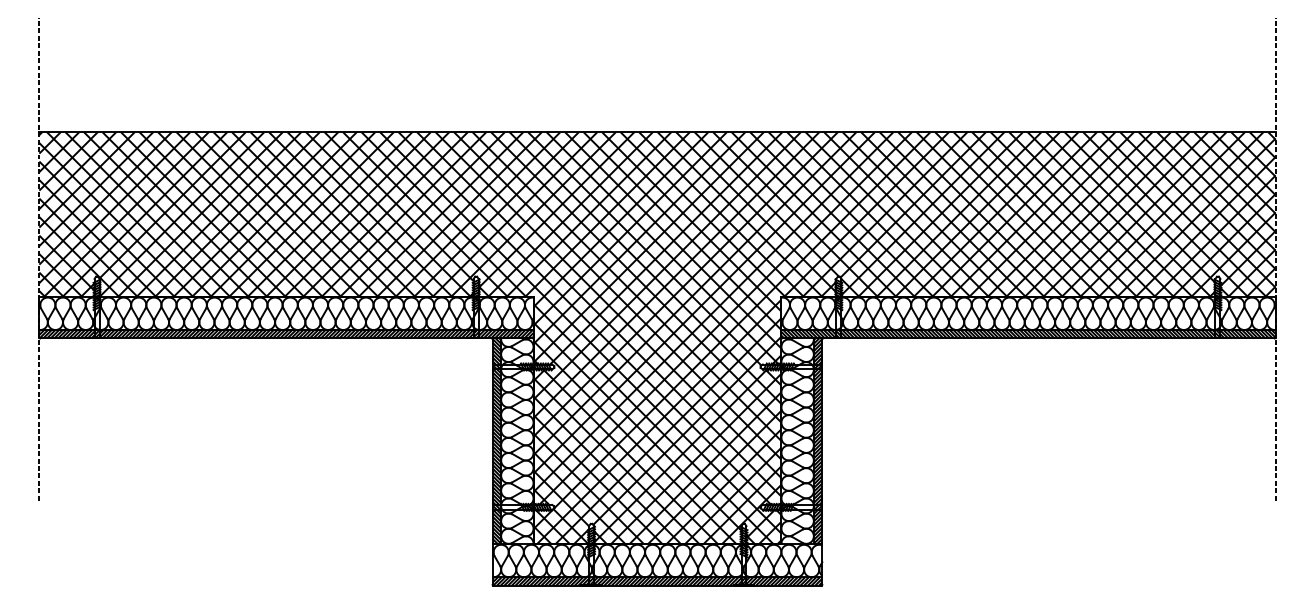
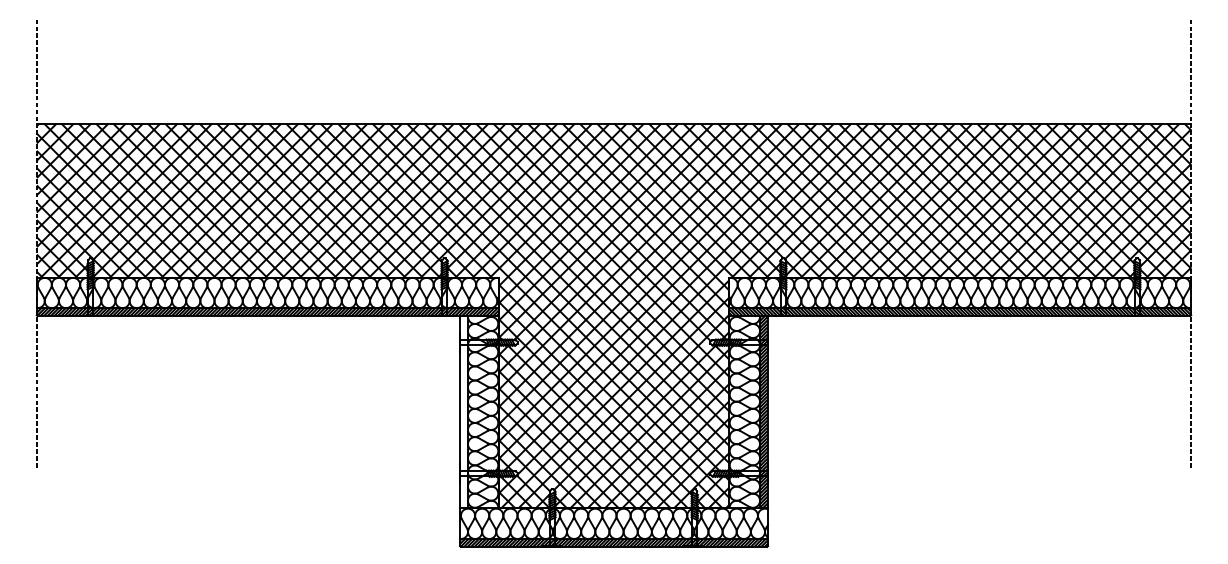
hatch: (496, 441) -> (463, 412), removed

